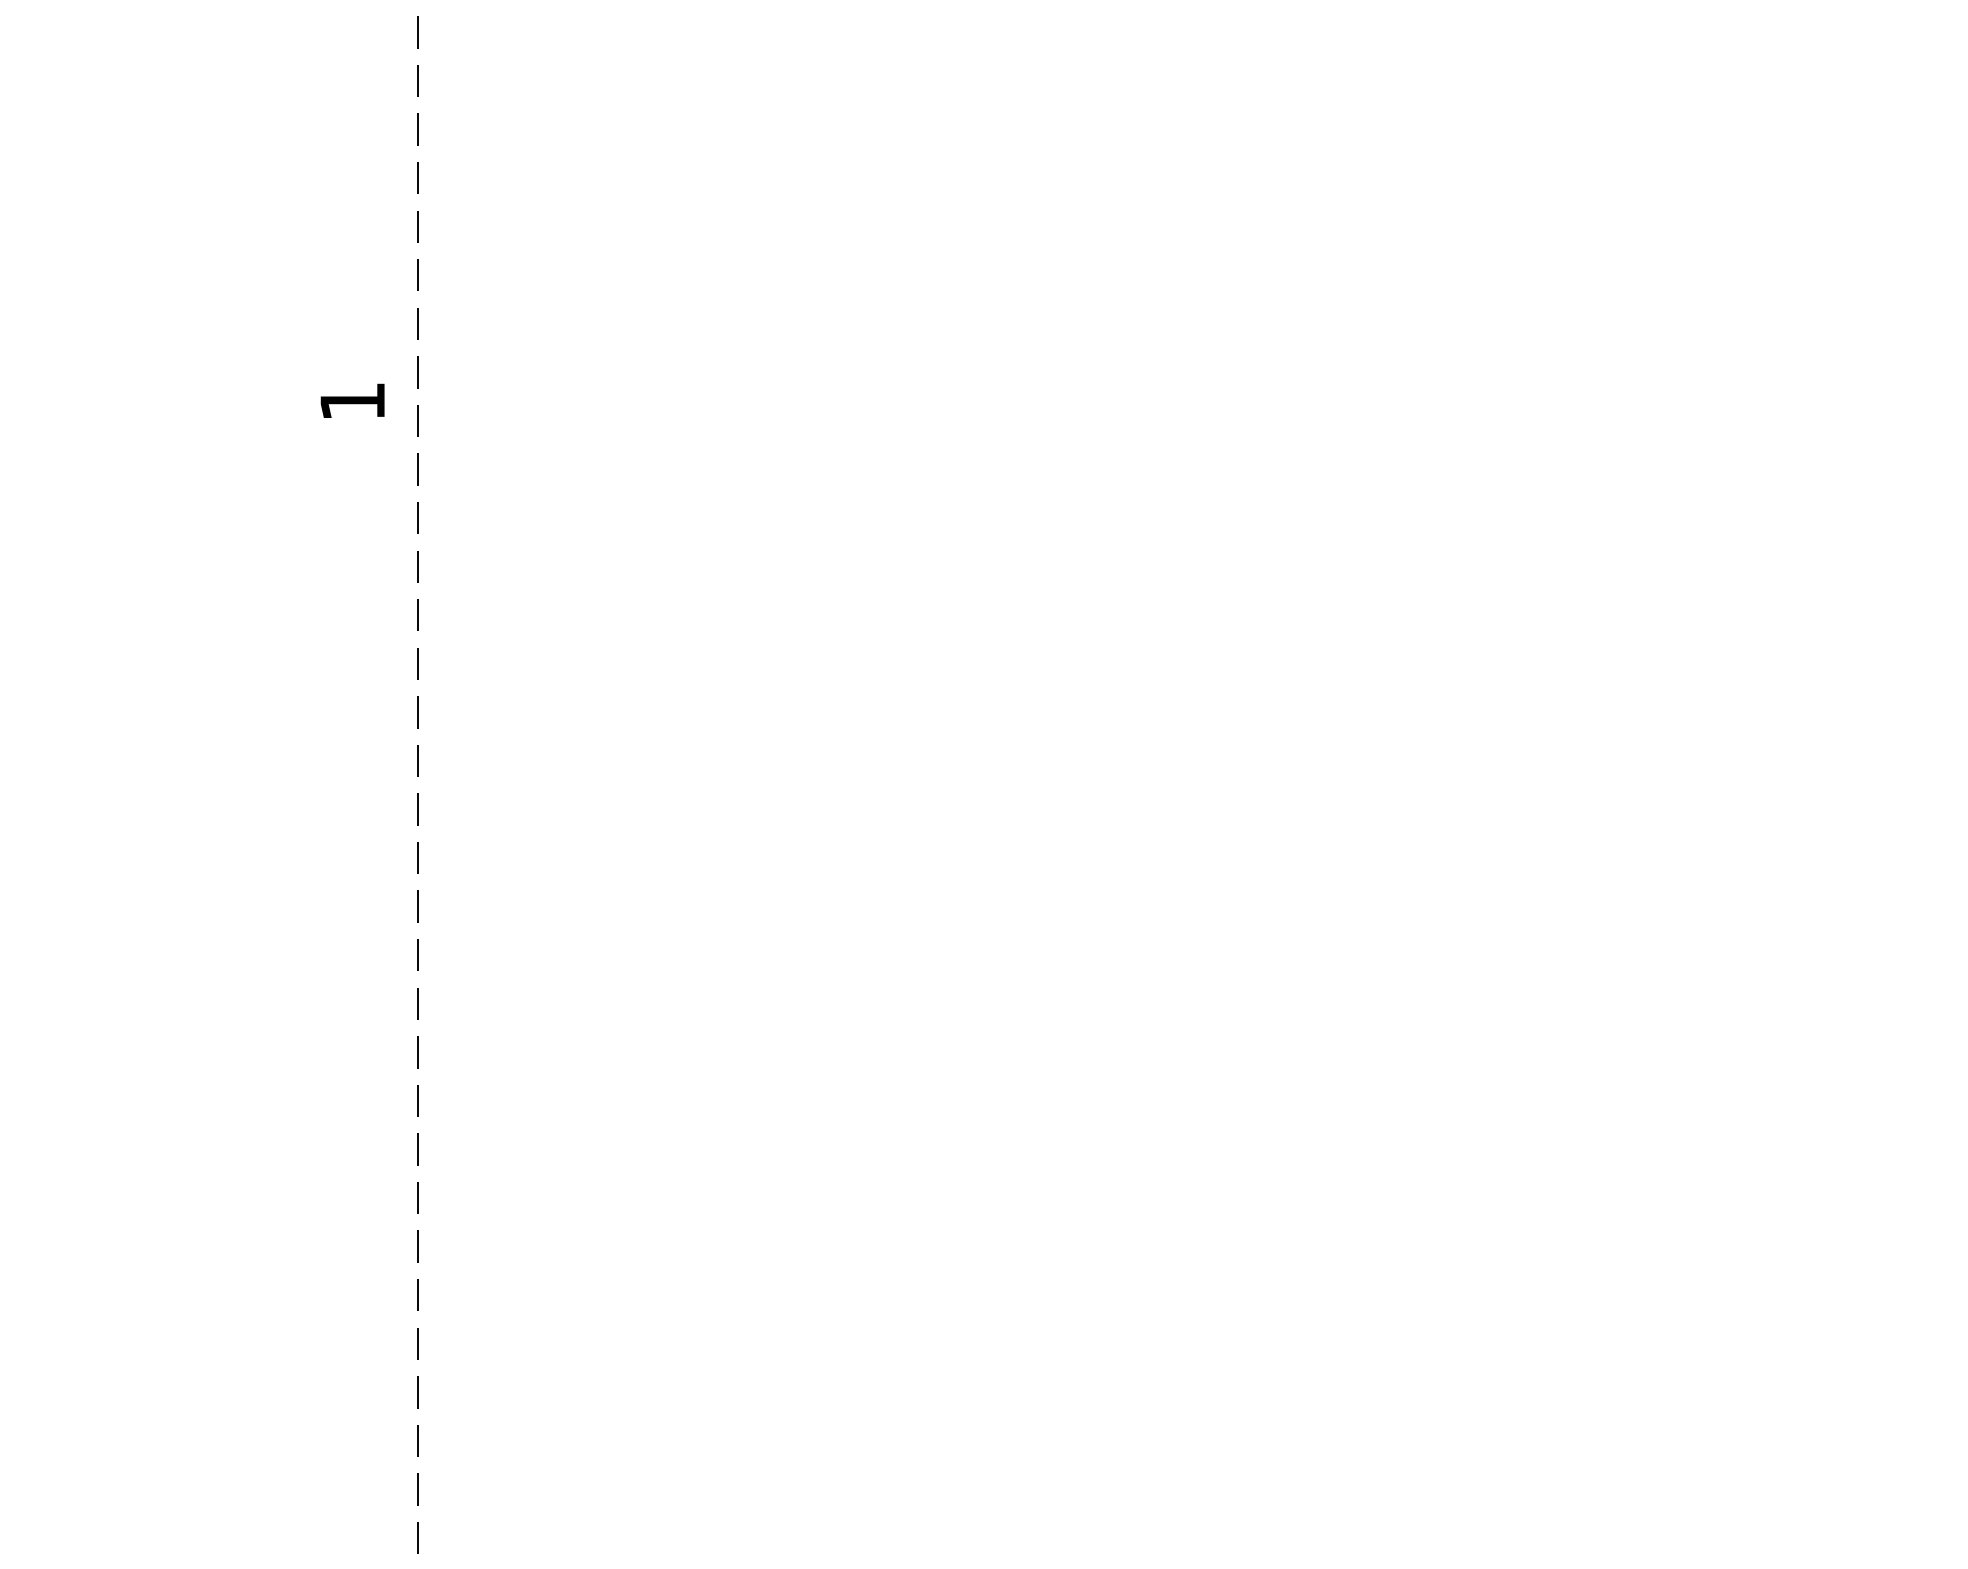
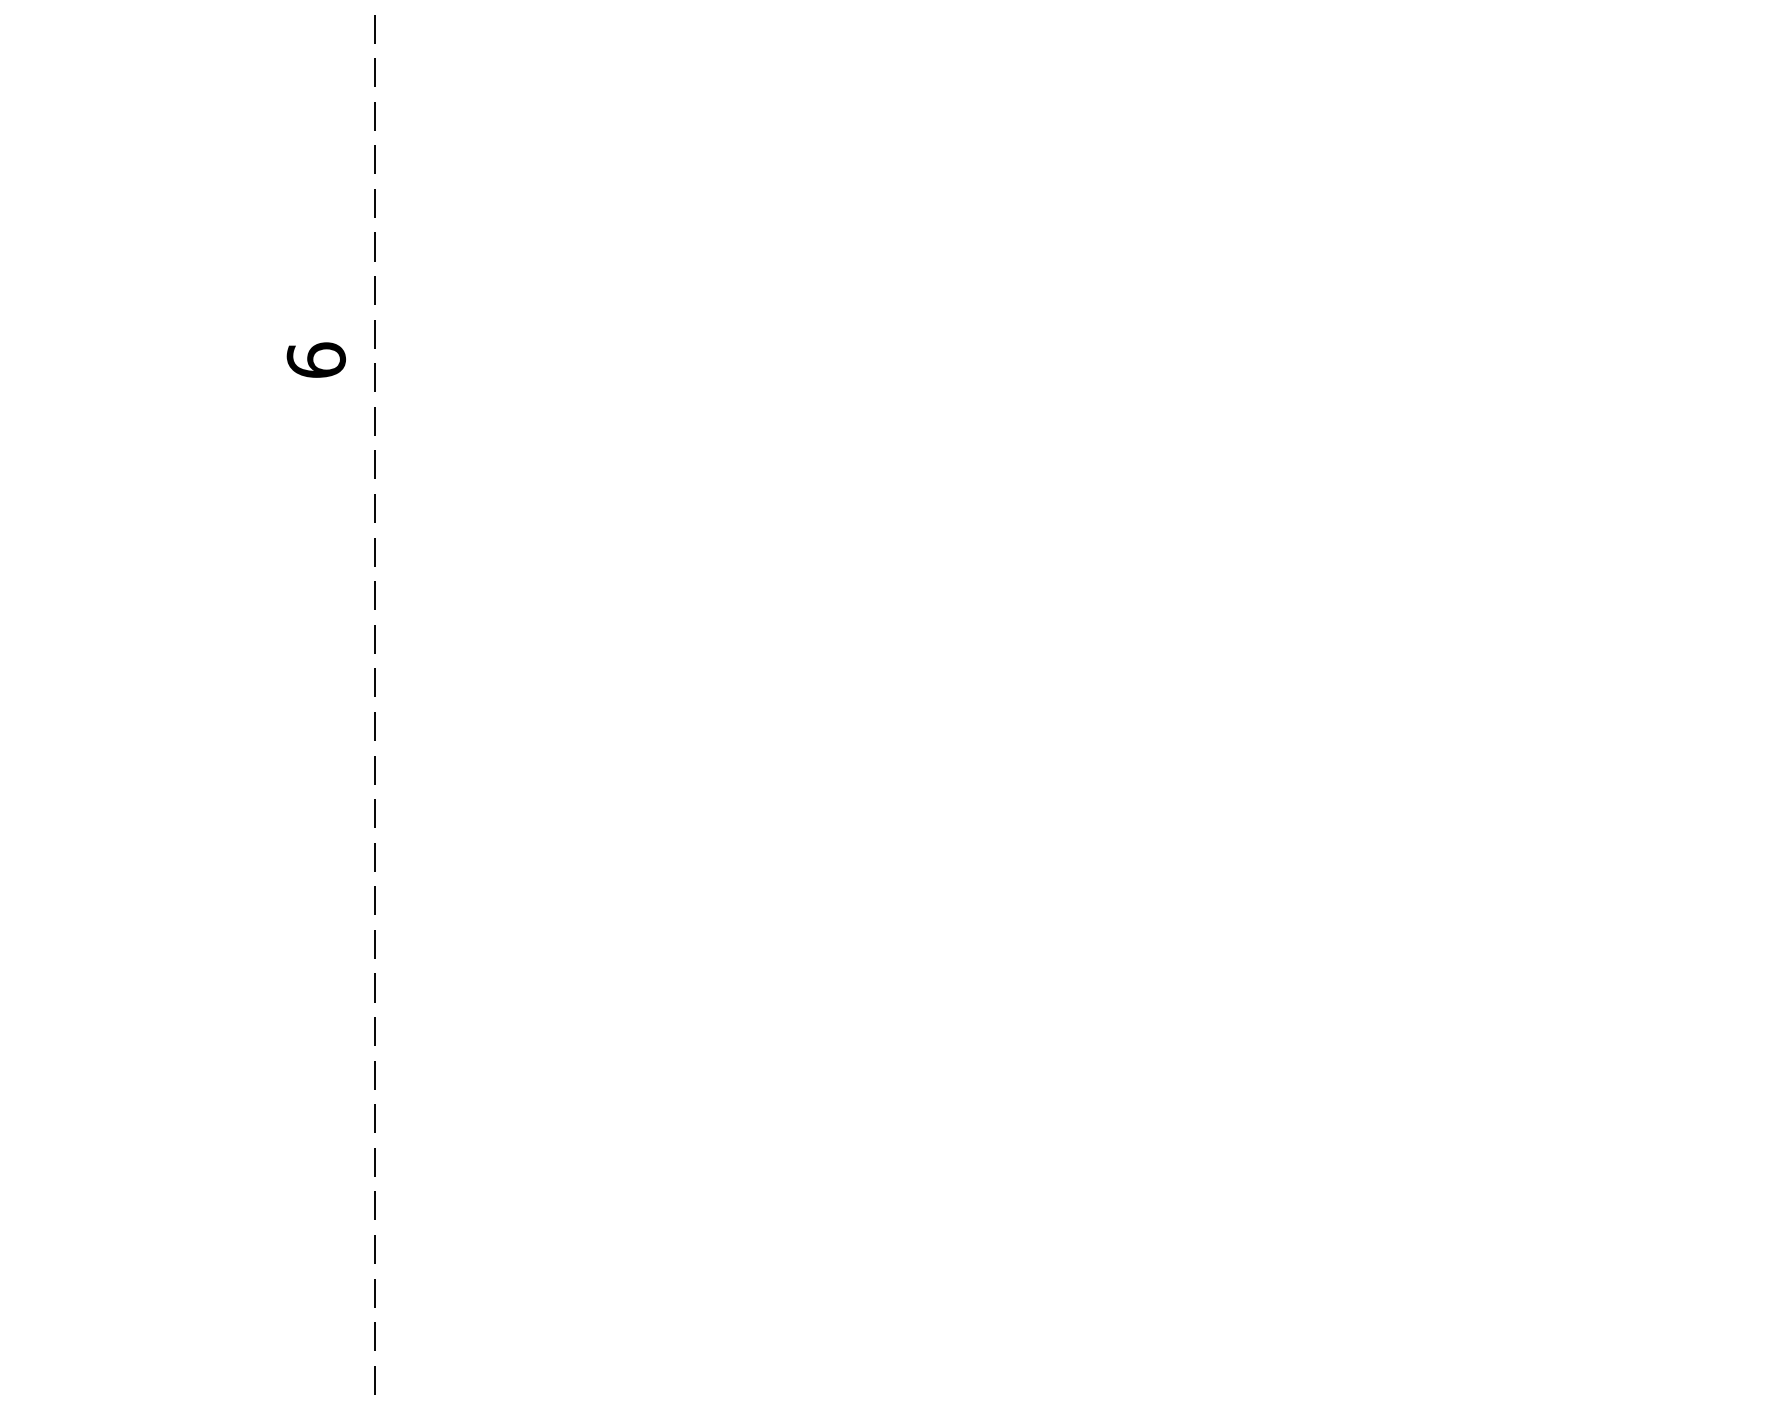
text: (352, 400) -> (316, 359), 1 -> 6

